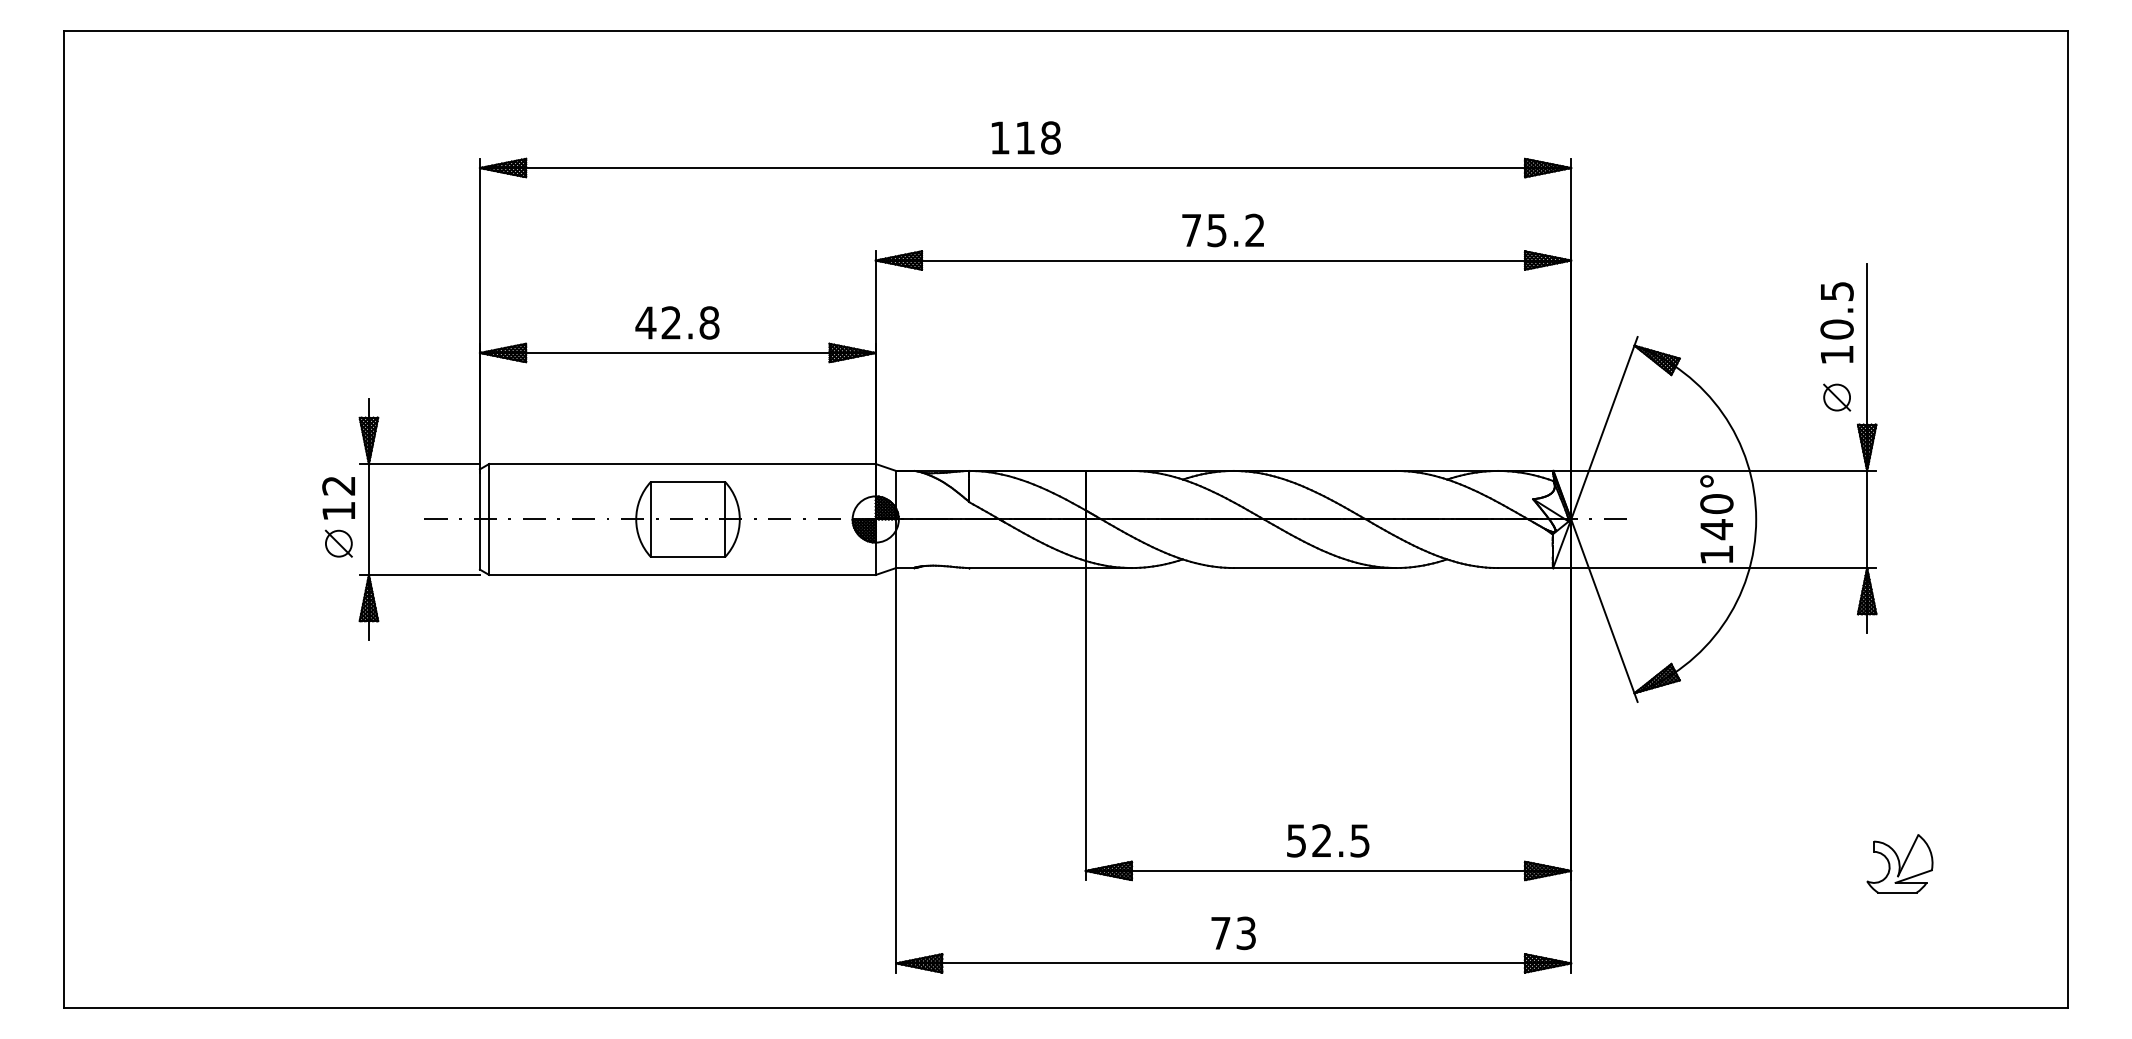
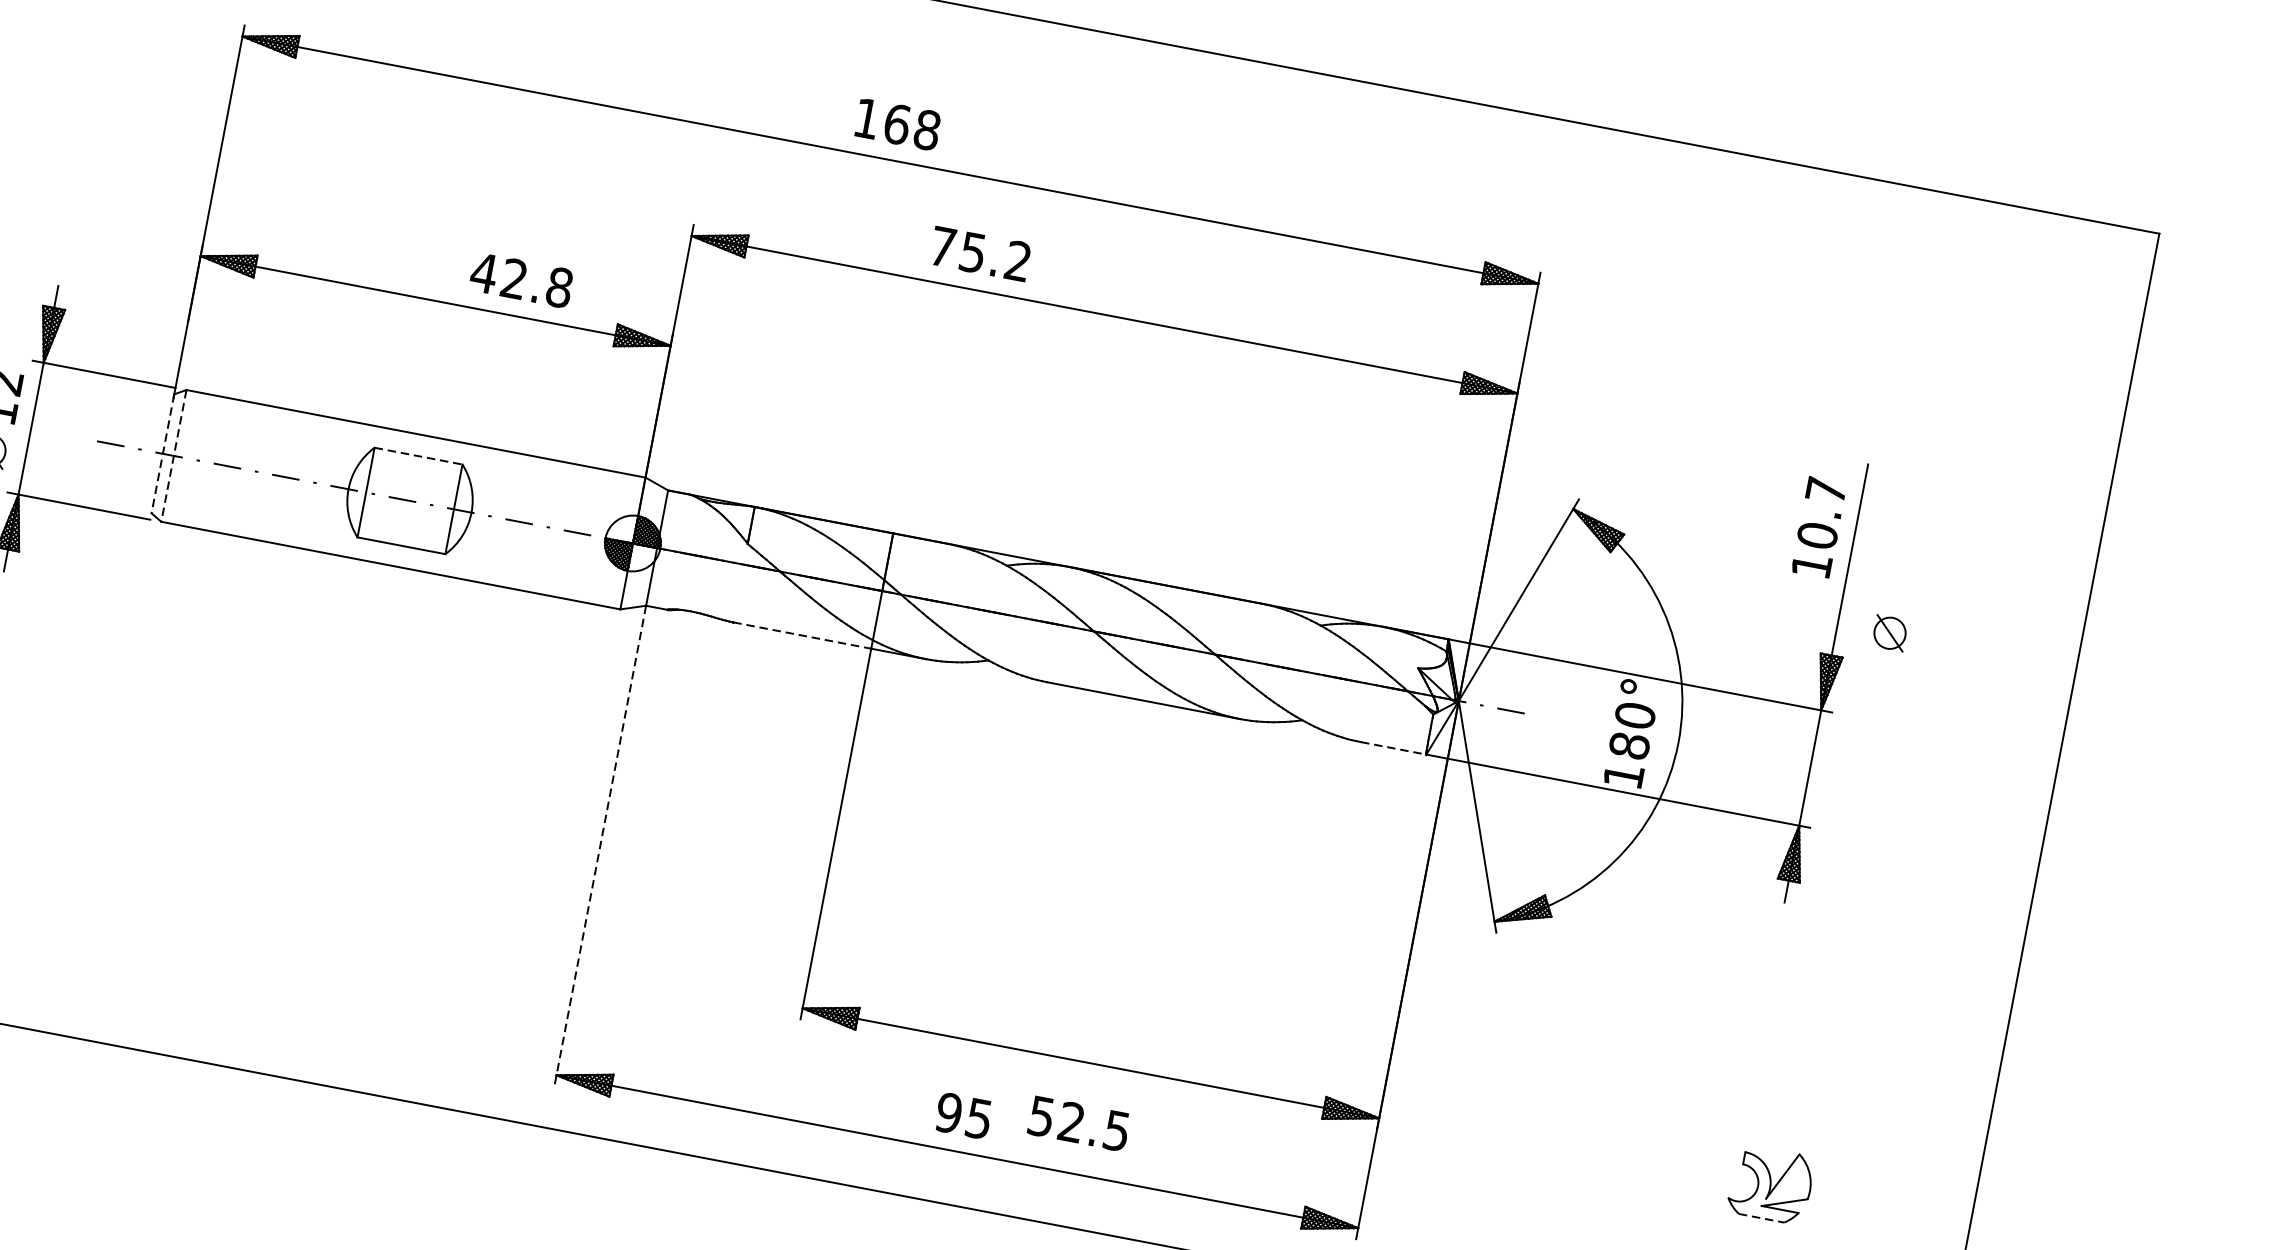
text: (1025, 137) -> (897, 123), 118 -> 168
text: (1222, 230) -> (979, 253), moved
text: (1837, 291) -> (1826, 490), 10.5 -> 10.7
text: (677, 322) -> (521, 279), moved
part: (1837, 397) -> (1890, 633), moved
line: (688, 481) -> (419, 455), solid -> dashed
line: (479, 519) -> (162, 453), solid -> dashed
line: (489, 519) -> (174, 456), solid -> dashed
text: (1716, 529) -> (1629, 745), 140° -> 180°
line: (1028, 568) -> (803, 636), solid -> dashed
line: (1526, 568) -> (1394, 749), solid -> dashed
line: (896, 770) -> (600, 846), solid -> dashed
text: (1328, 840) -> (1079, 1123), moved
line: (1897, 892) -> (1761, 1217), solid -> dashed
text: (1232, 933) -> (962, 1115), 73 -> 95

